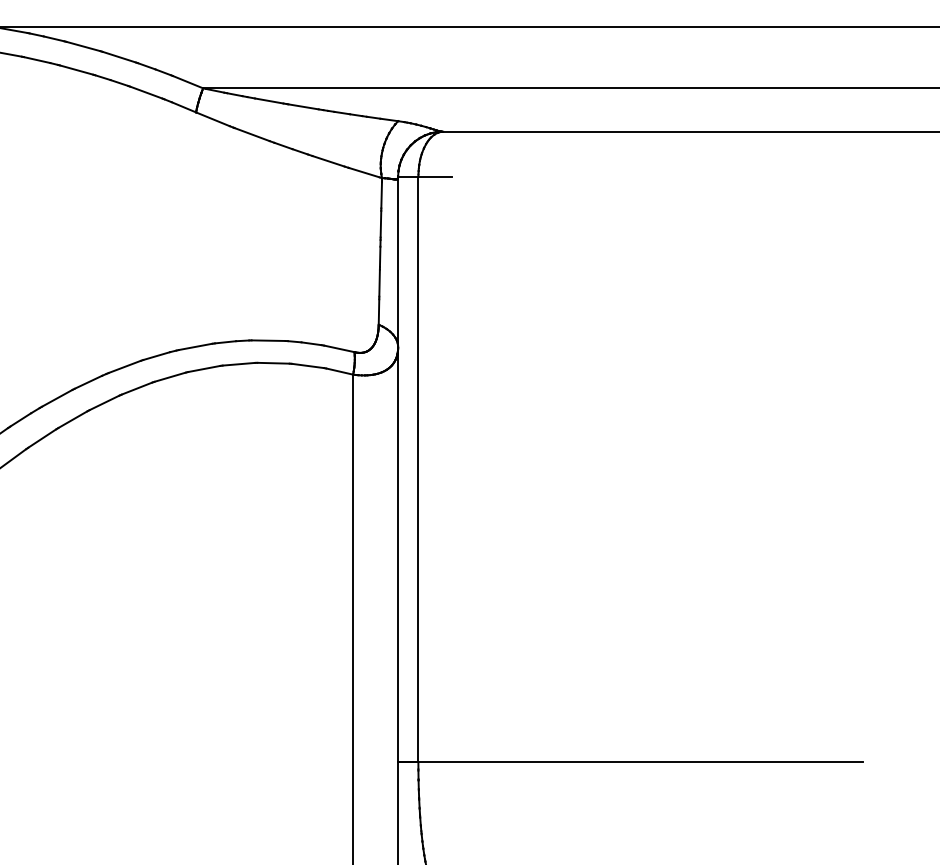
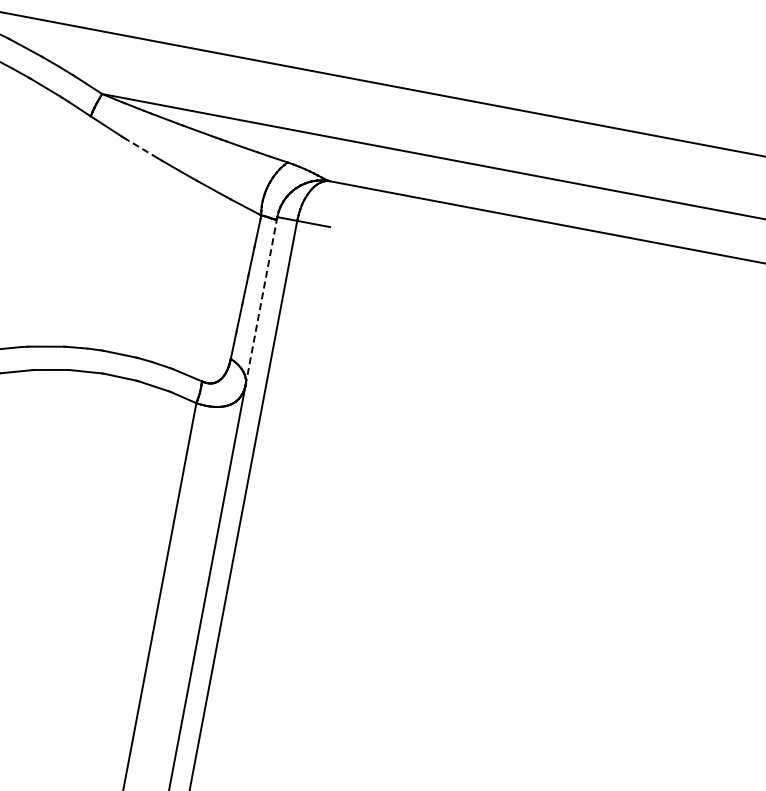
line: (252, 134) -> (142, 148), solid -> dashed
line: (398, 262) -> (261, 301), solid -> dashed

